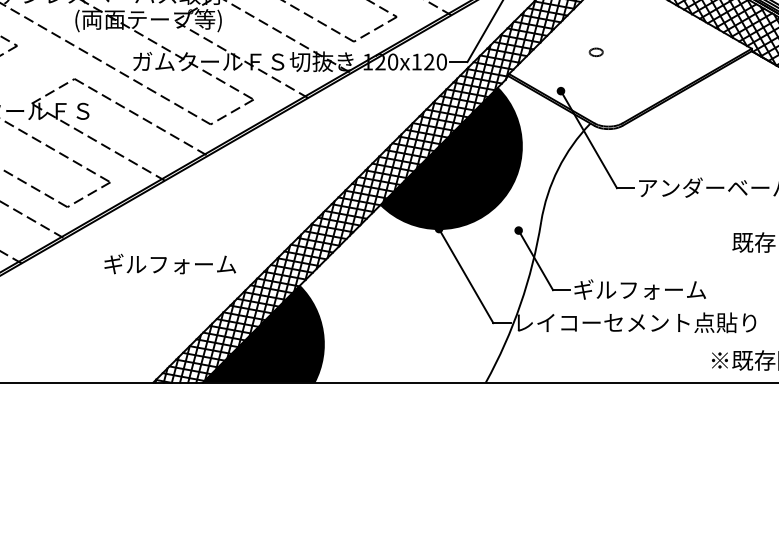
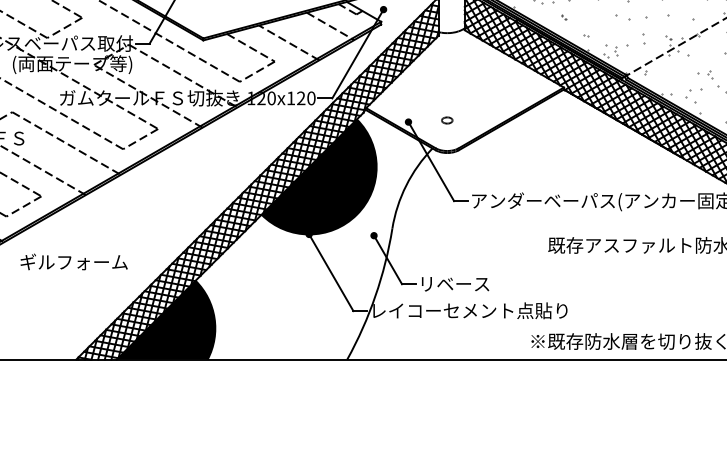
part: (596, 52) -> (447, 120), moved
text: (169, 263) -> (73, 261), moved
text: (639, 289) -> (472, 283), ギルフォーム -> リベース

